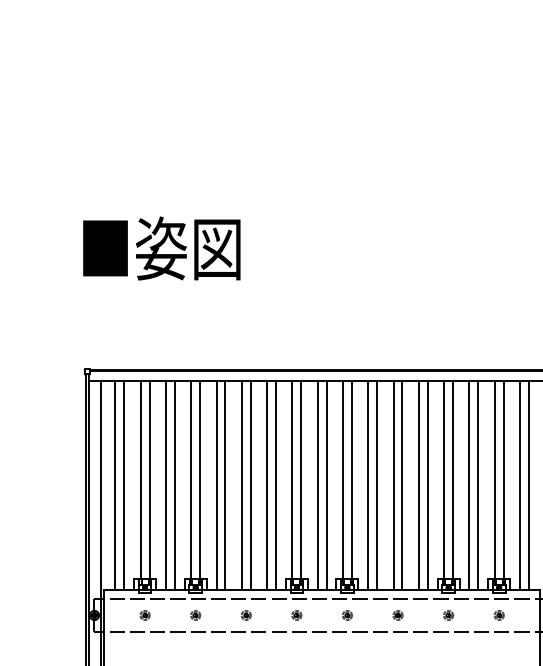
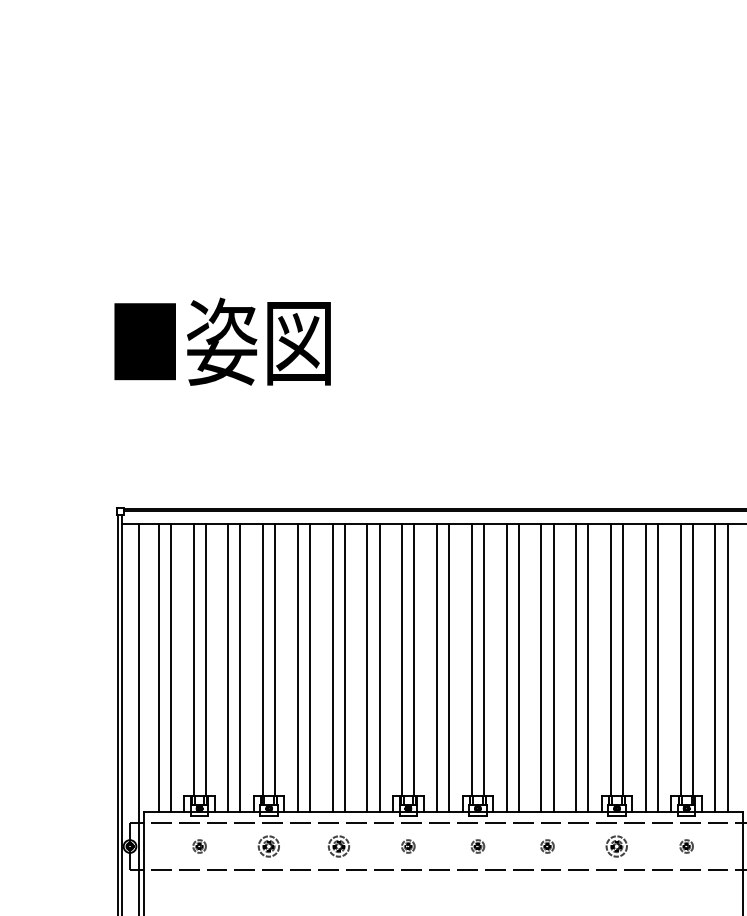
part: (195, 615) -> (268, 846), size x1.6
part: (245, 615) -> (337, 846), size x1.6
part: (448, 615) -> (616, 846), size x1.6

